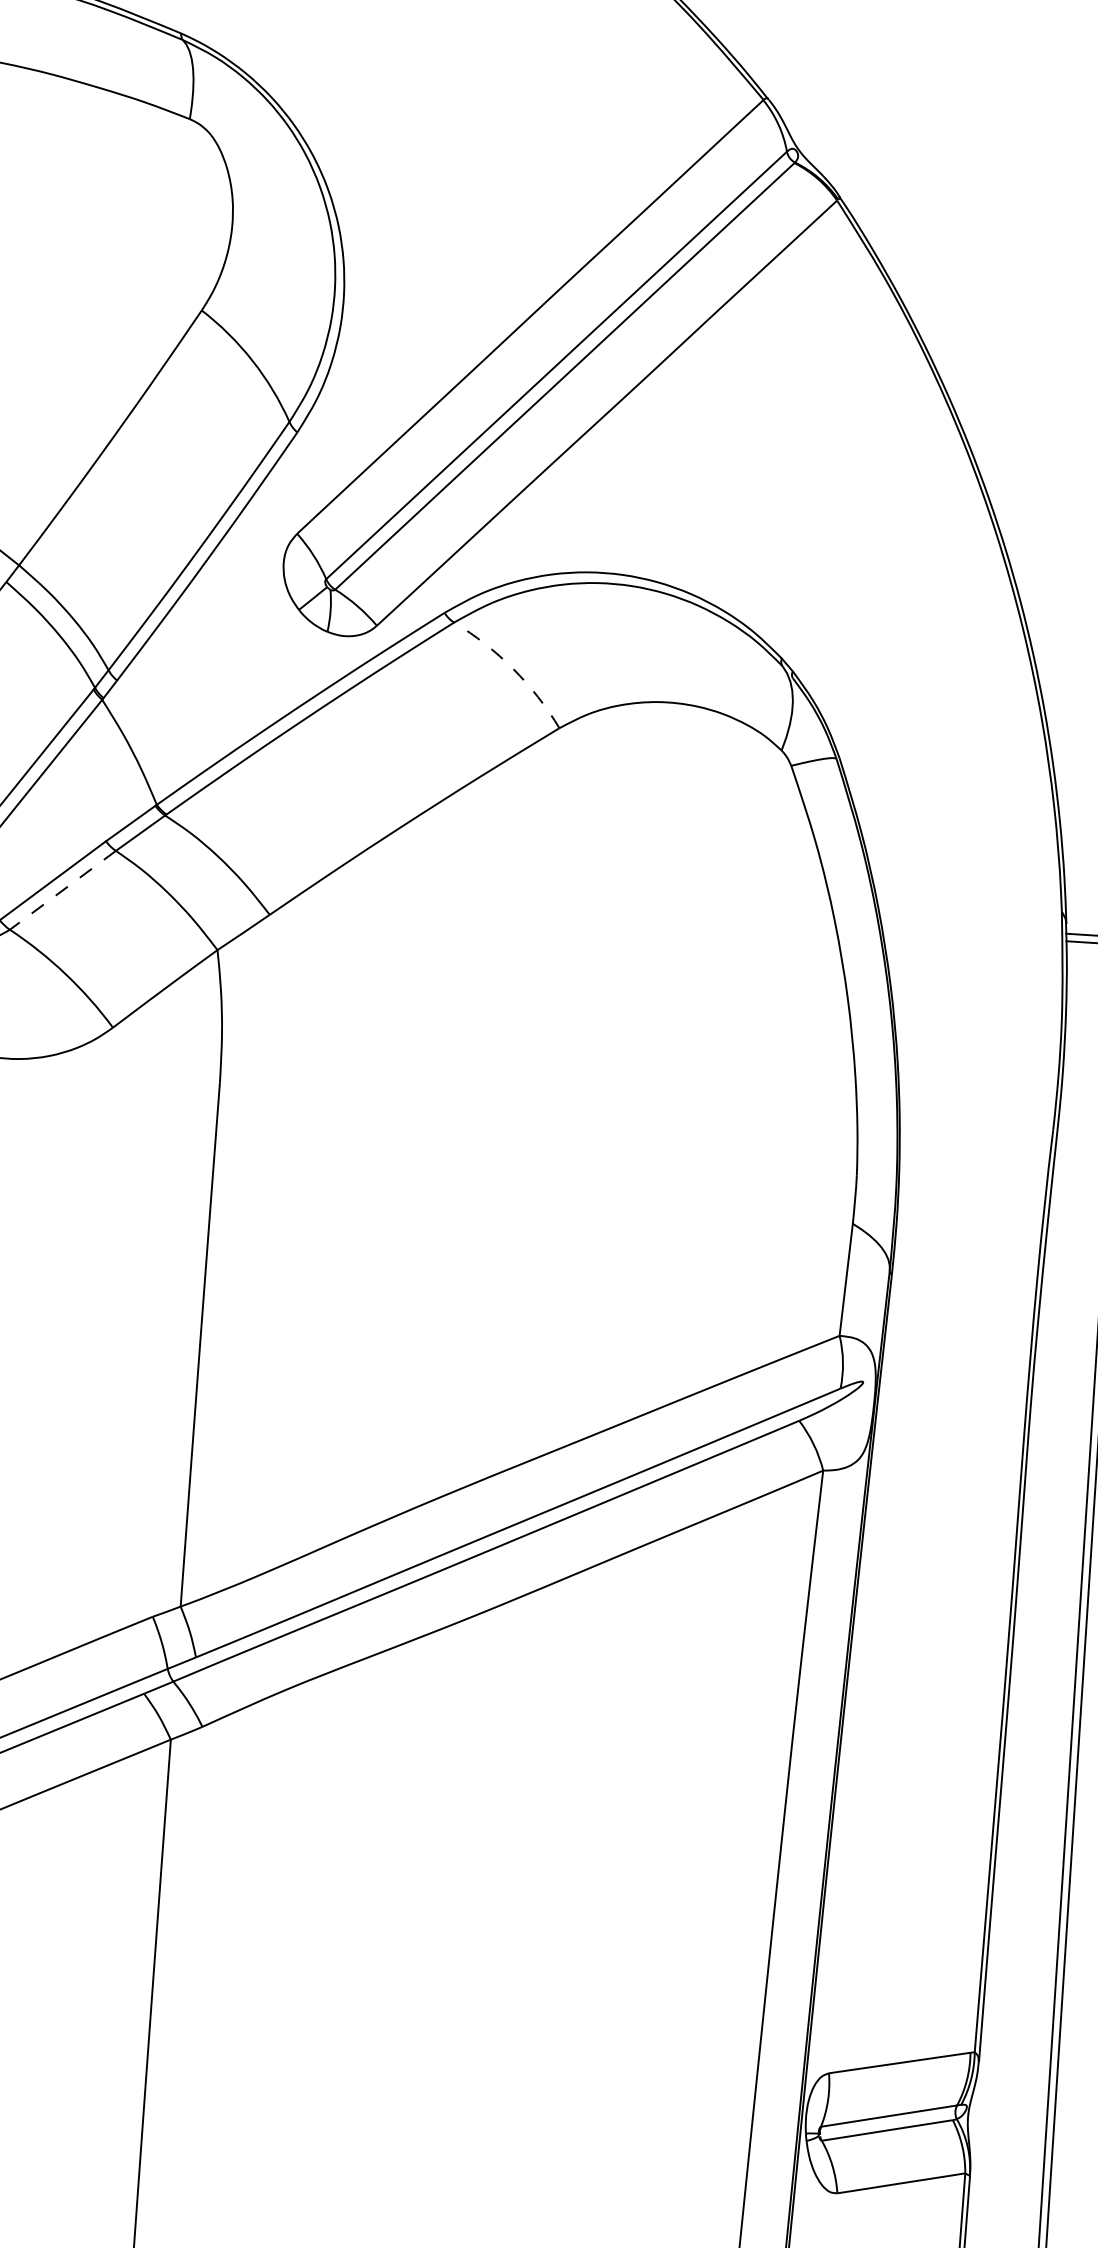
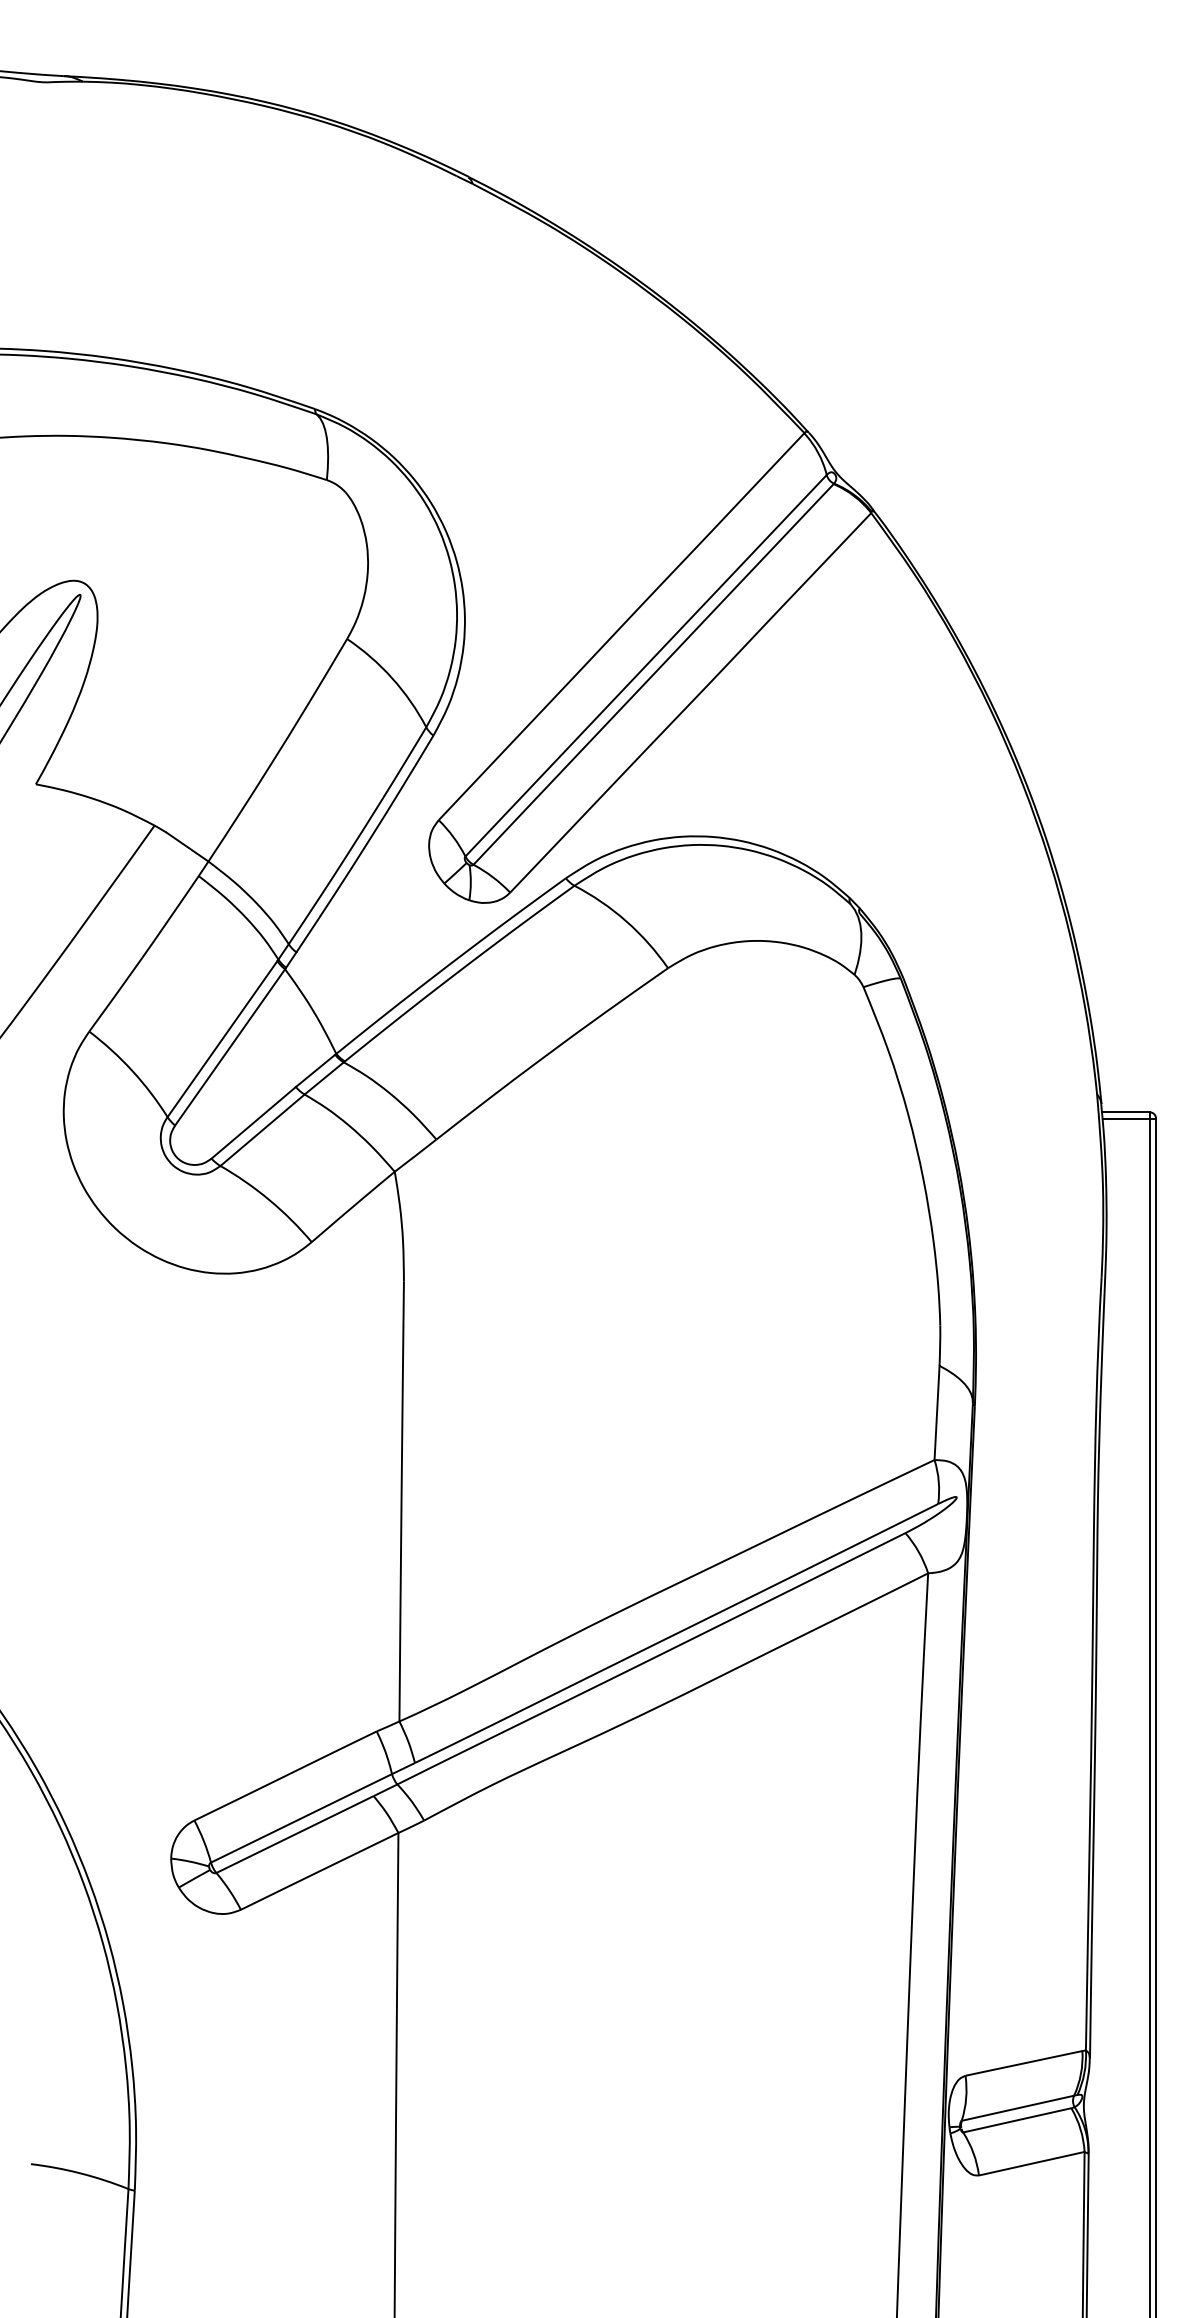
arc: (513, 669) -> (626, 921), dashed -> solid
line: (62, 890) -> (262, 1130), dashed -> solid

